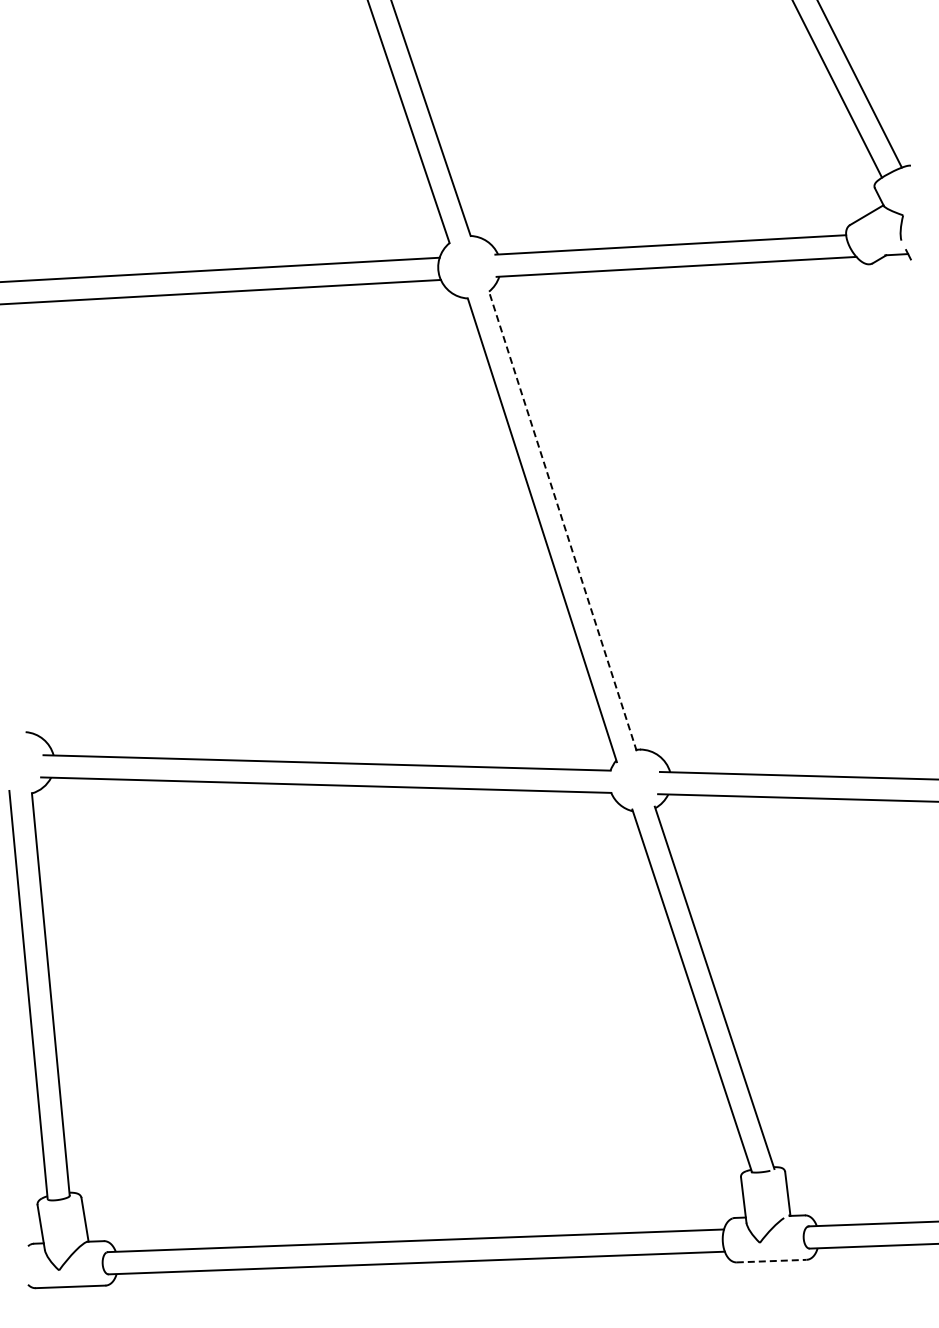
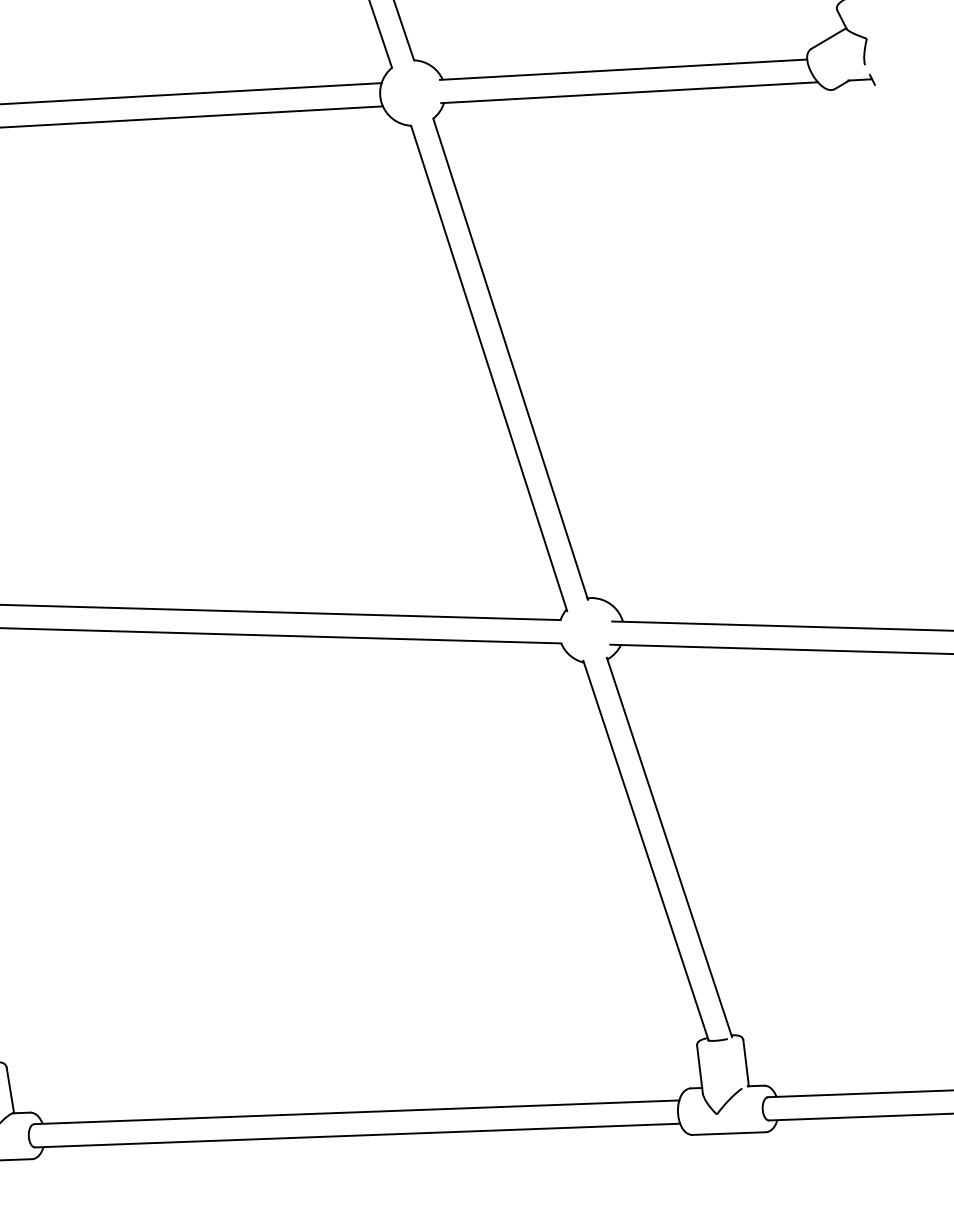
line: (562, 520) -> (510, 358), dashed -> solid
line: (771, 1261) -> (729, 1133), dashed -> solid

